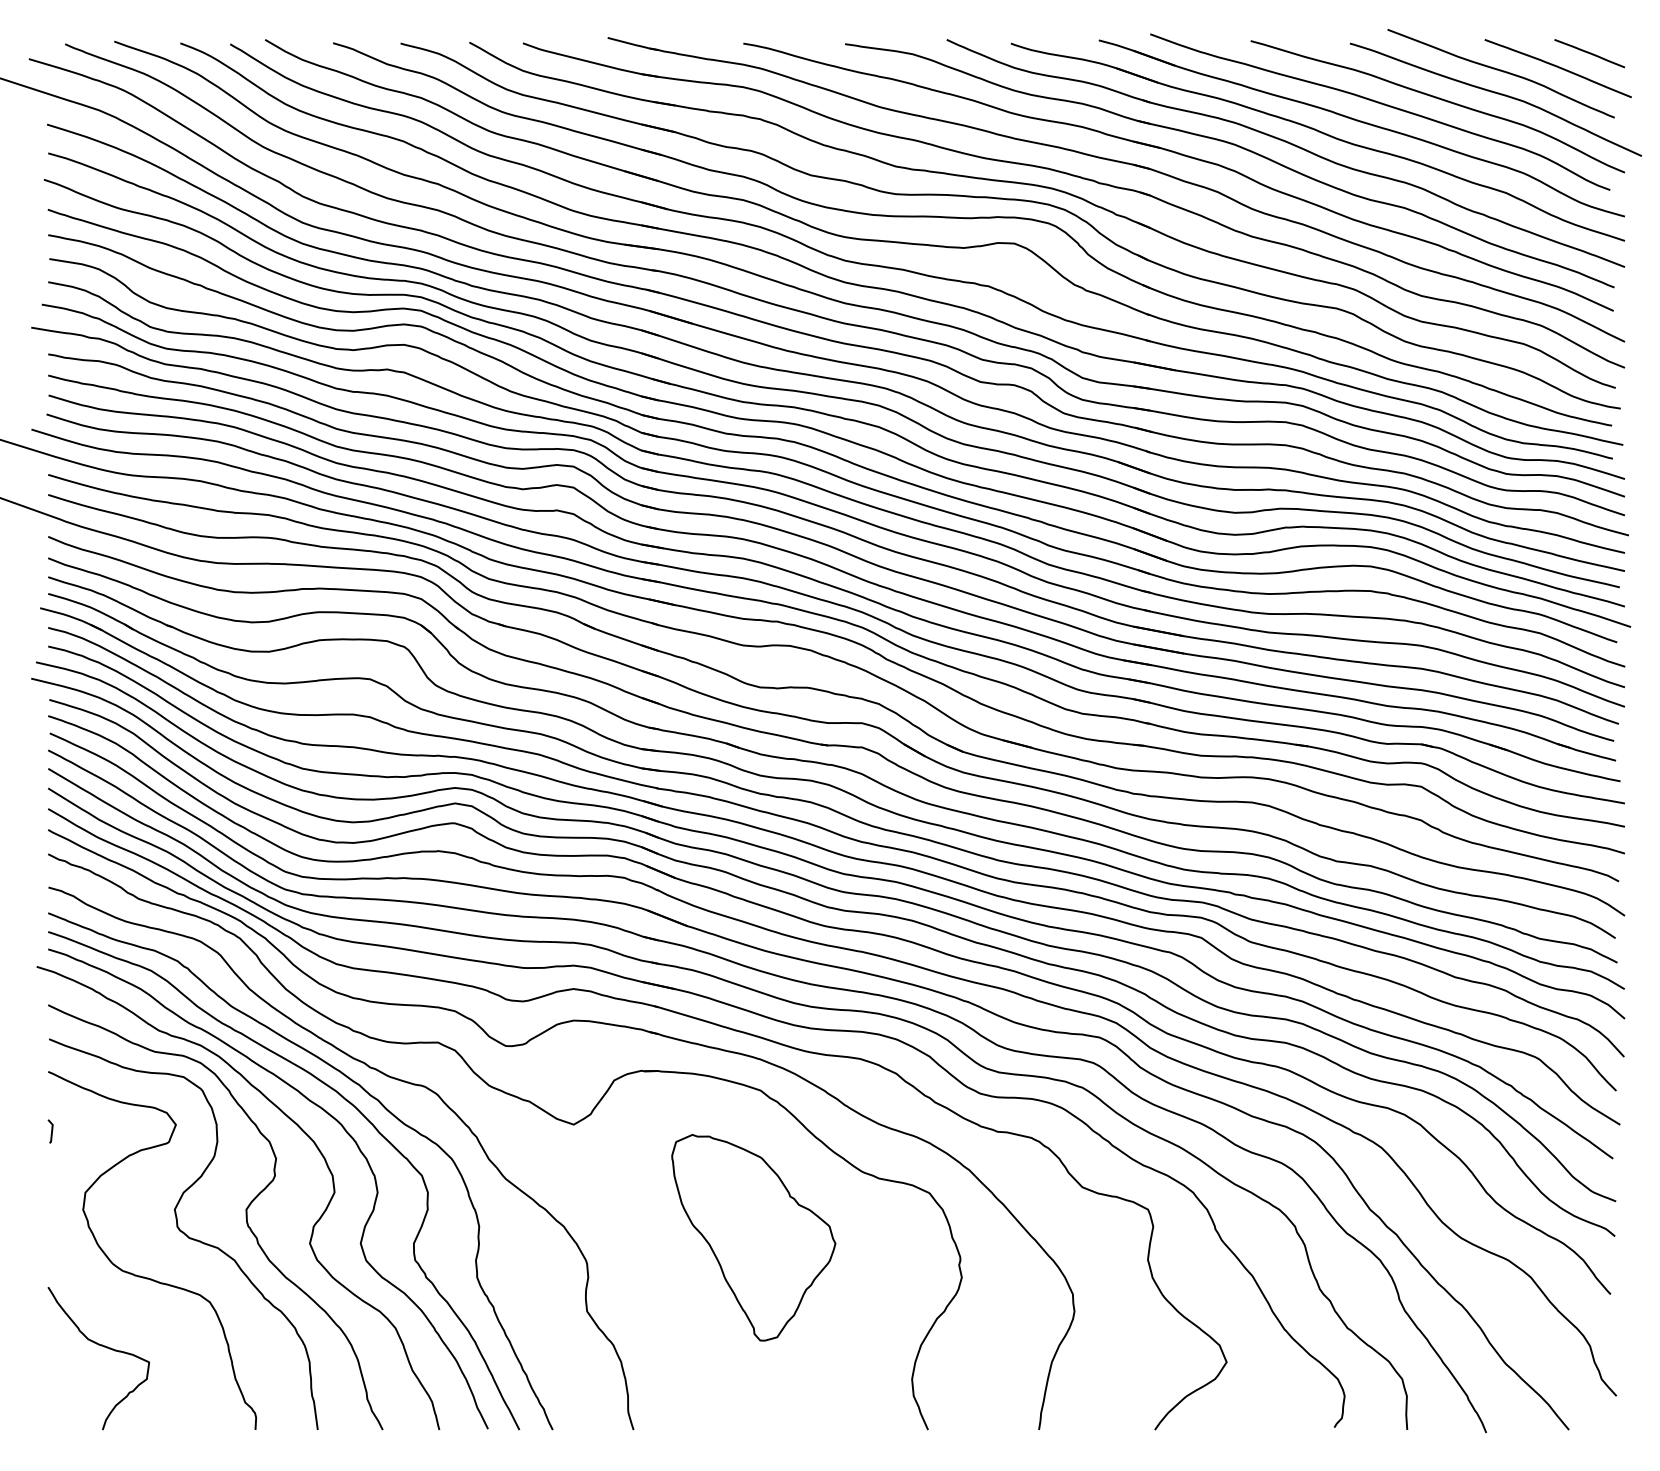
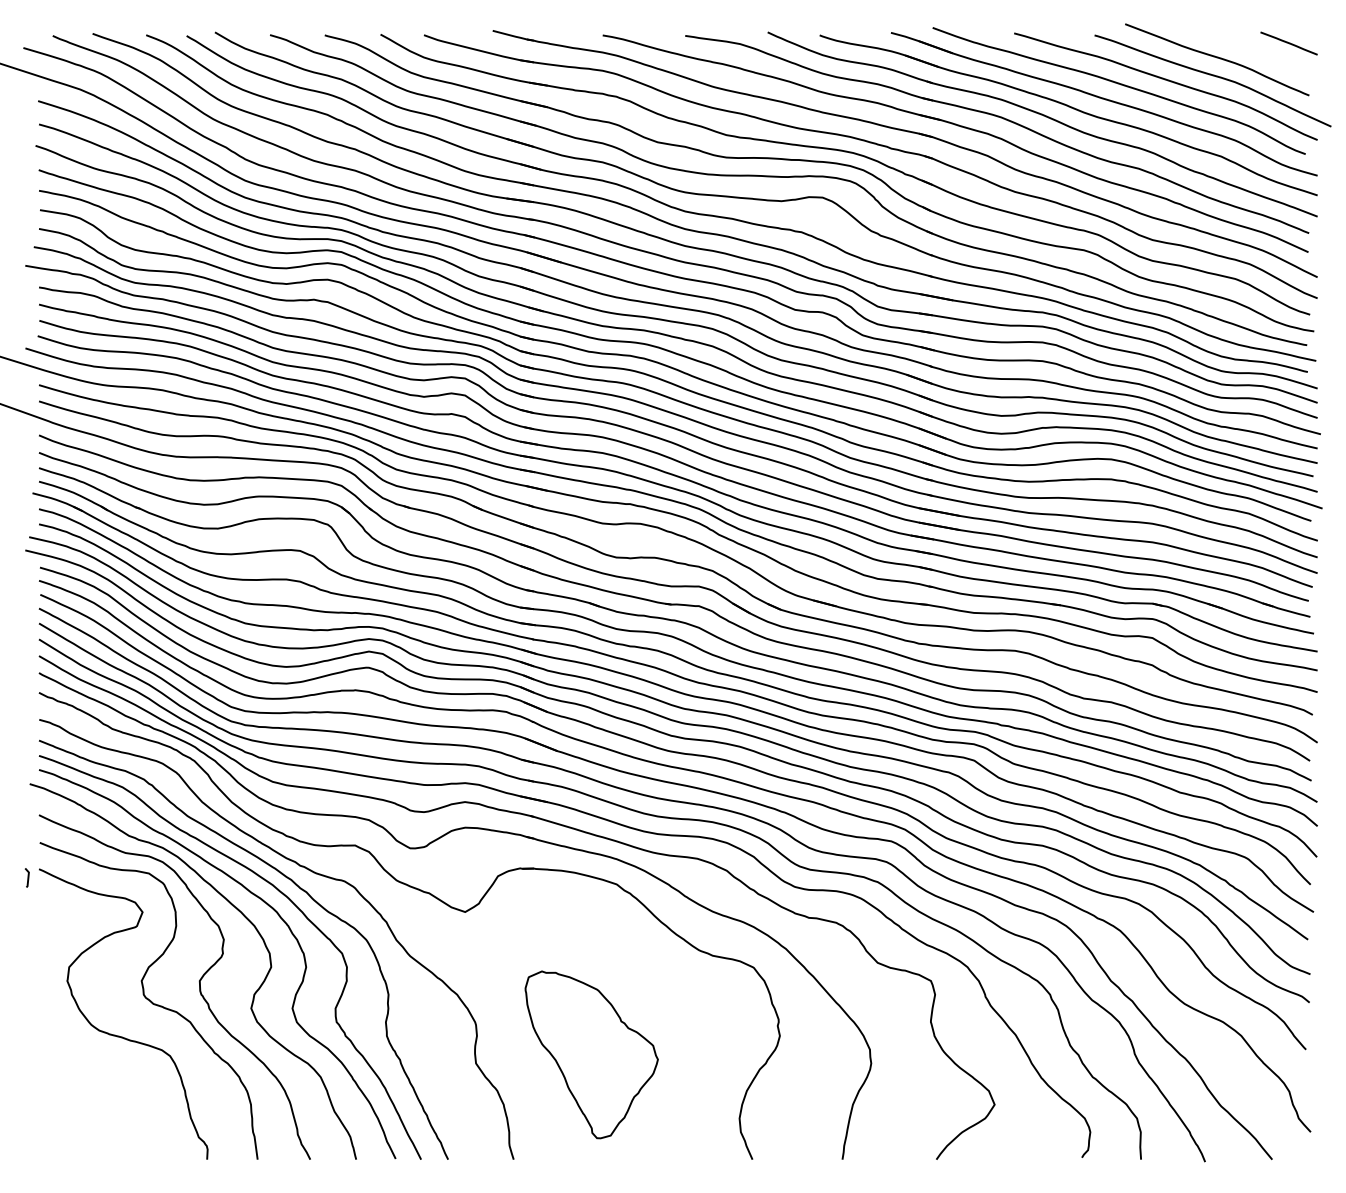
curve: (1557, 67) -> (1262, 54), removed
line: (51, 1131) -> (27, 877), moved
part: (753, 1237) -> (591, 1054), moved
curve: (101, 1346) -> (82, 1091), removed

